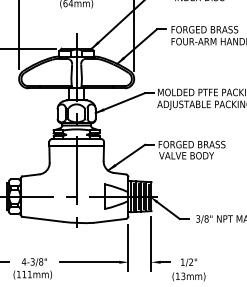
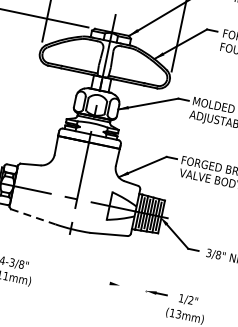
line: (42, 219) -> (33, 217), solid -> dashed
line: (151, 243) -> (150, 269), removed
line: (128, 247) -> (123, 268), removed
line: (89, 262) -> (76, 276), removed

